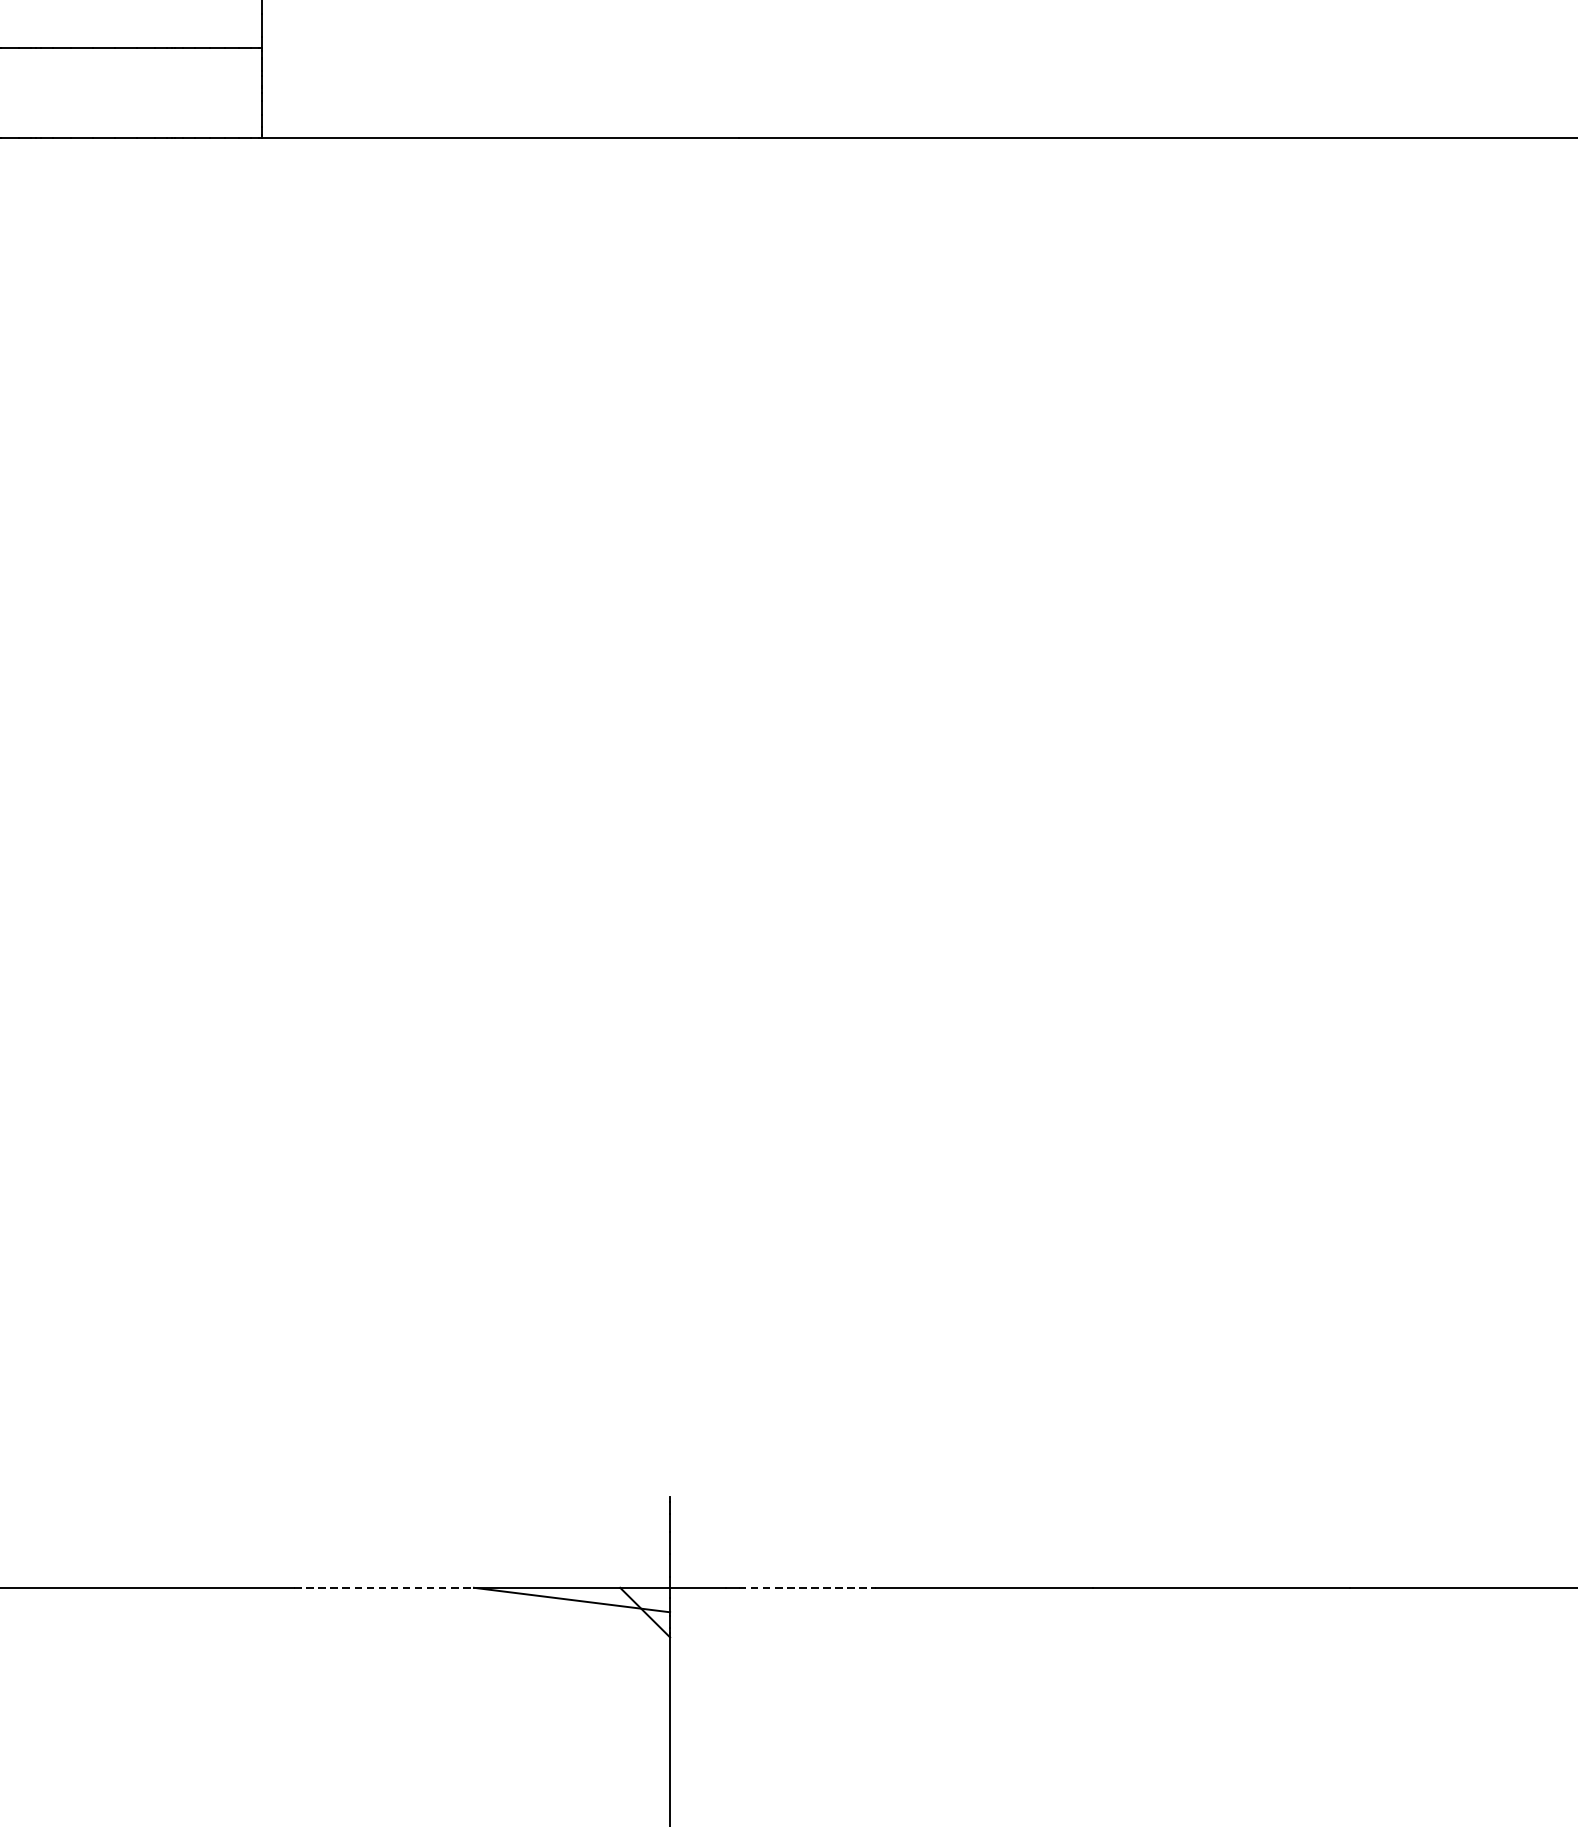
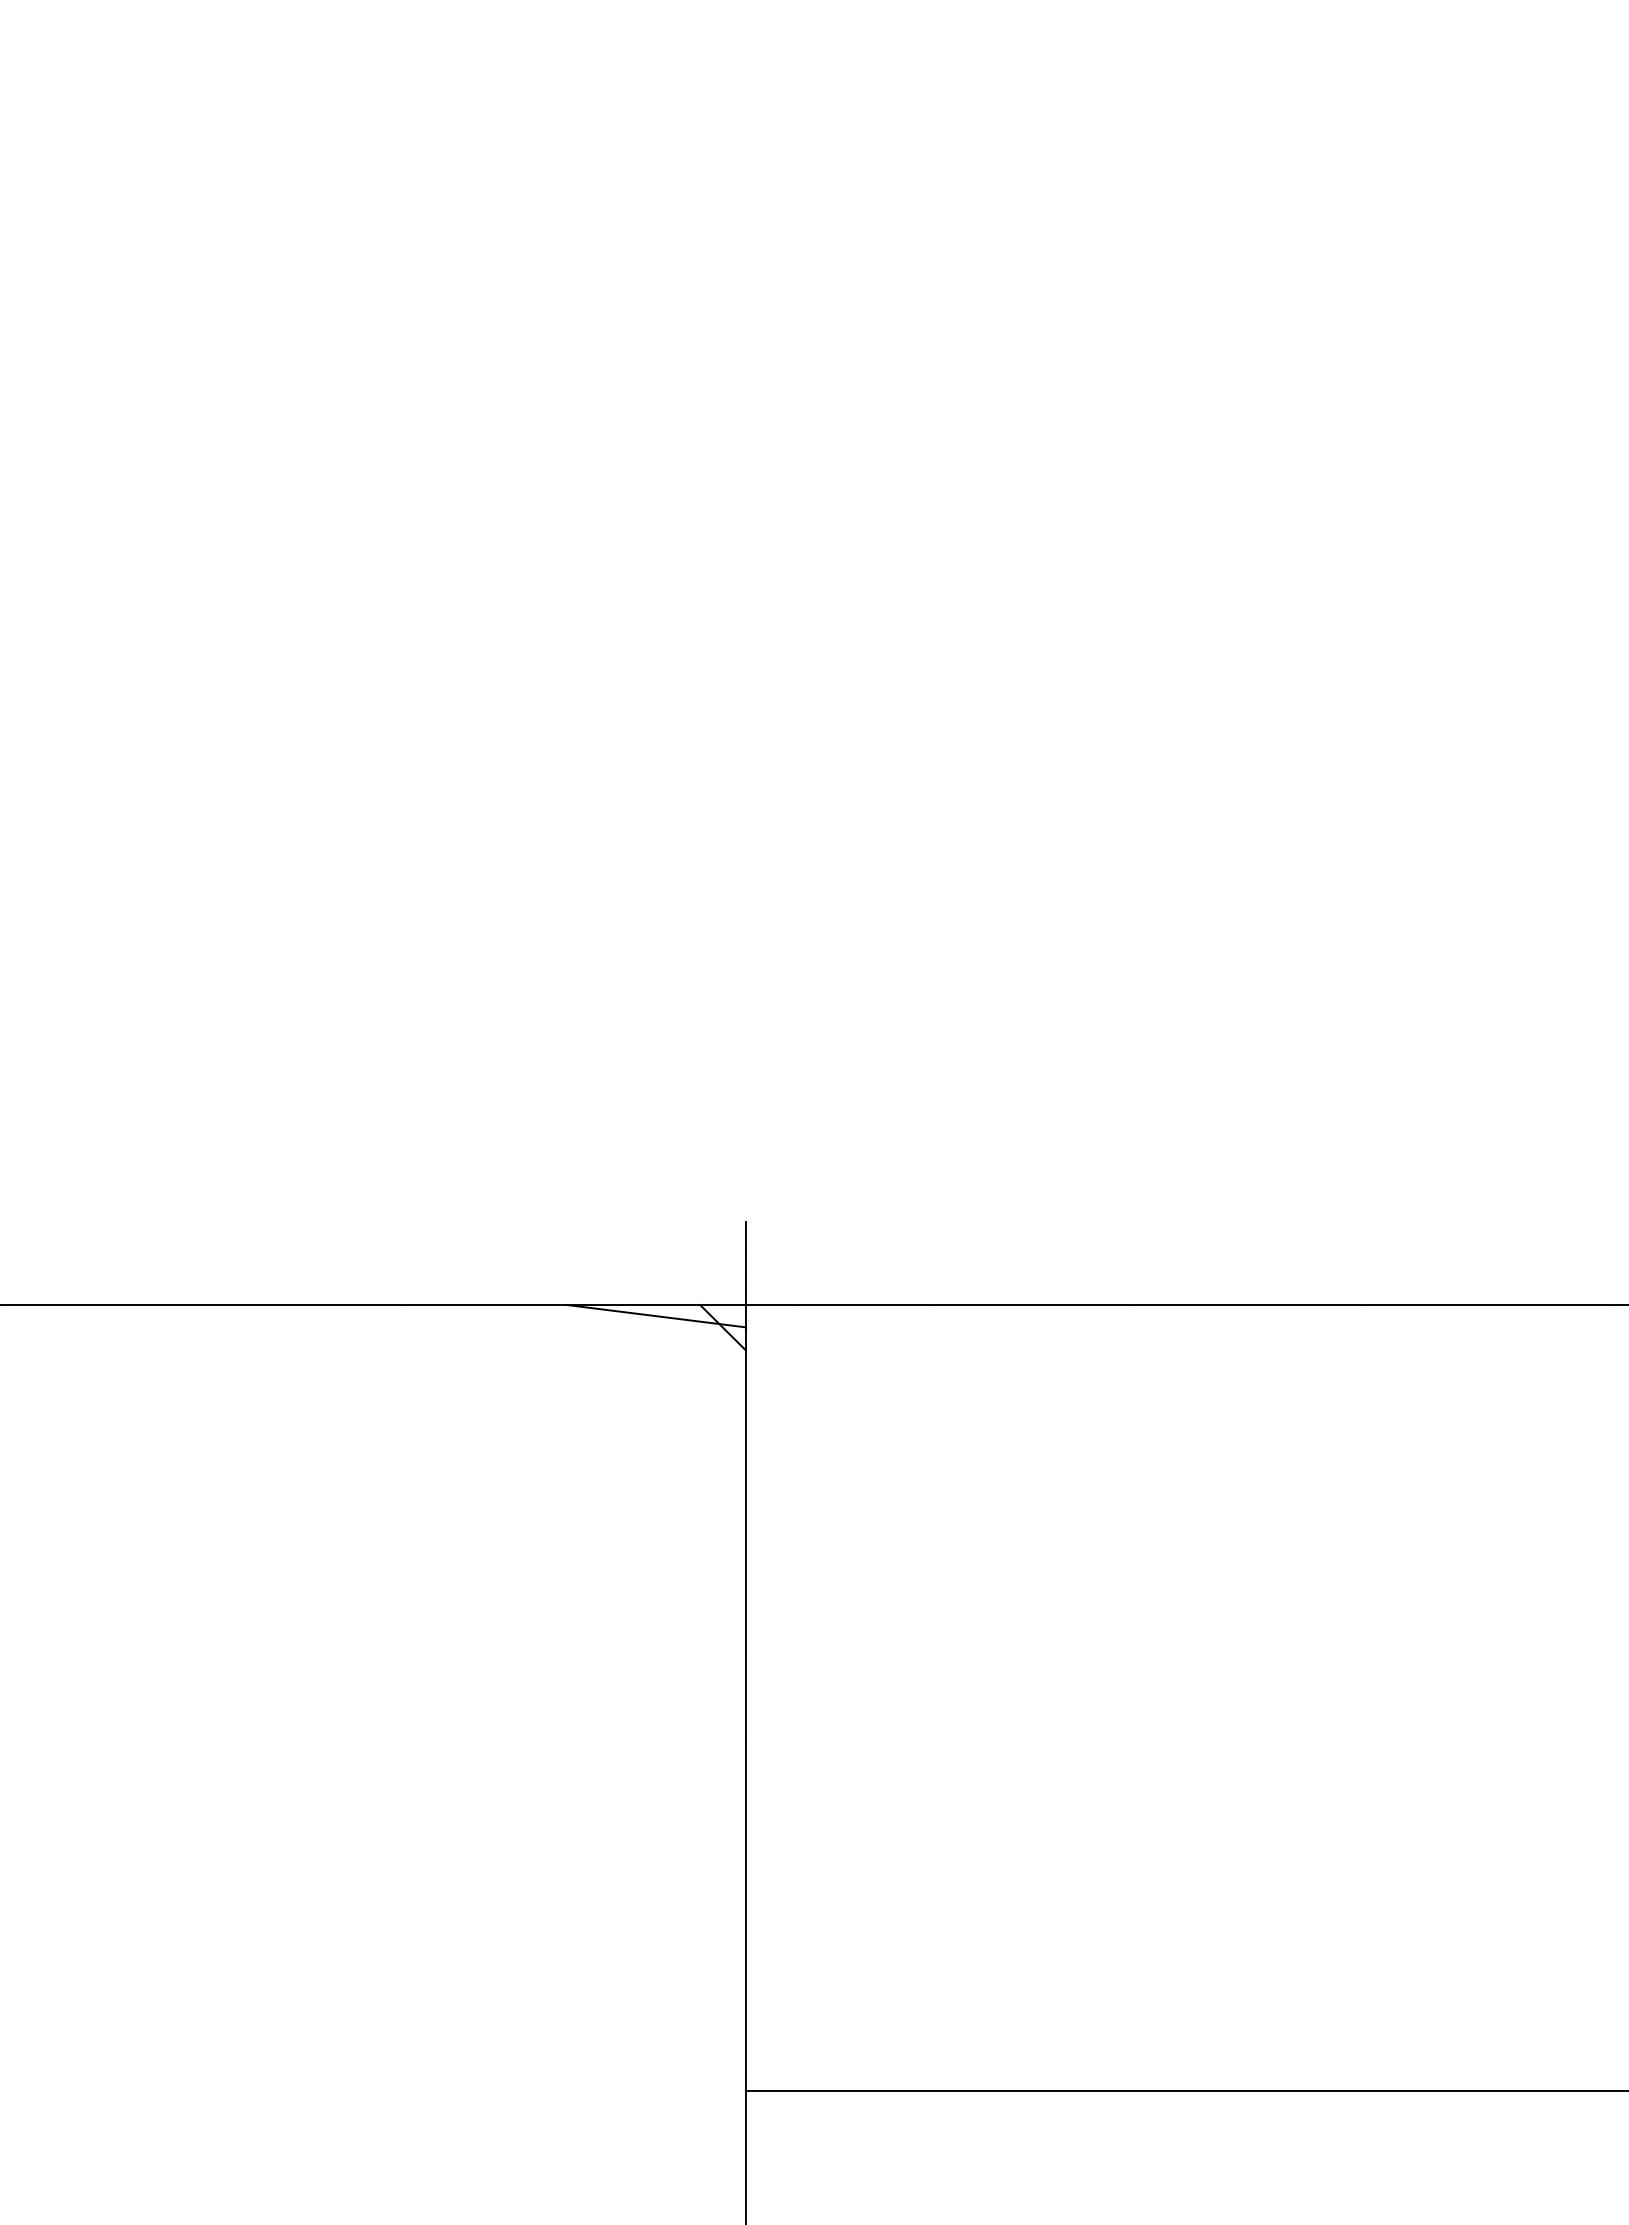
line: (385, 1587) -> (485, 1304), dashed -> solid
line: (807, 1587) -> (871, 1304), dashed -> solid

